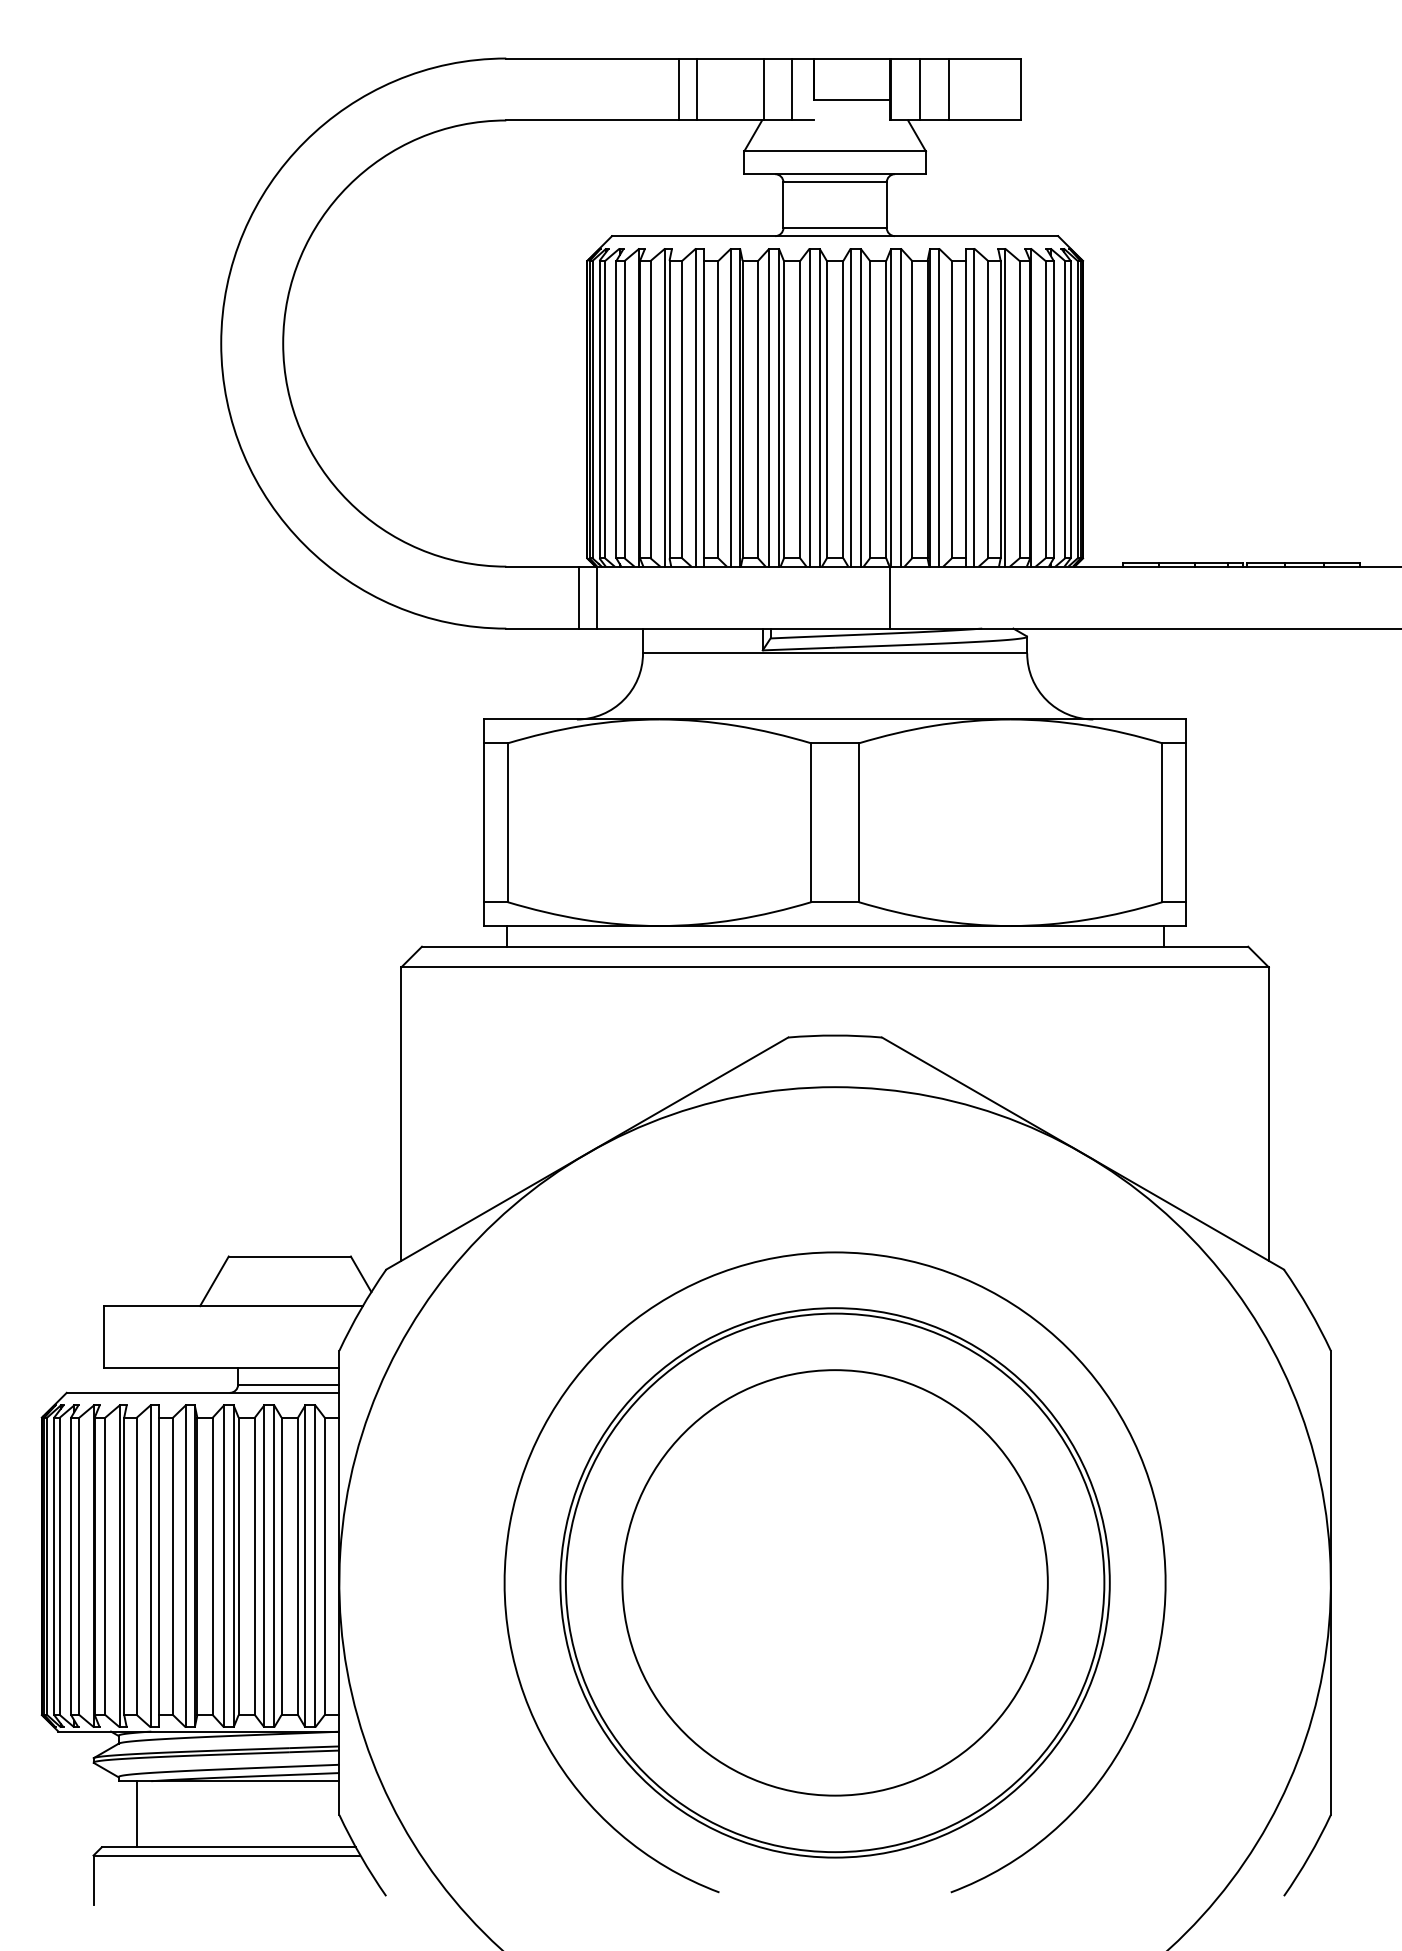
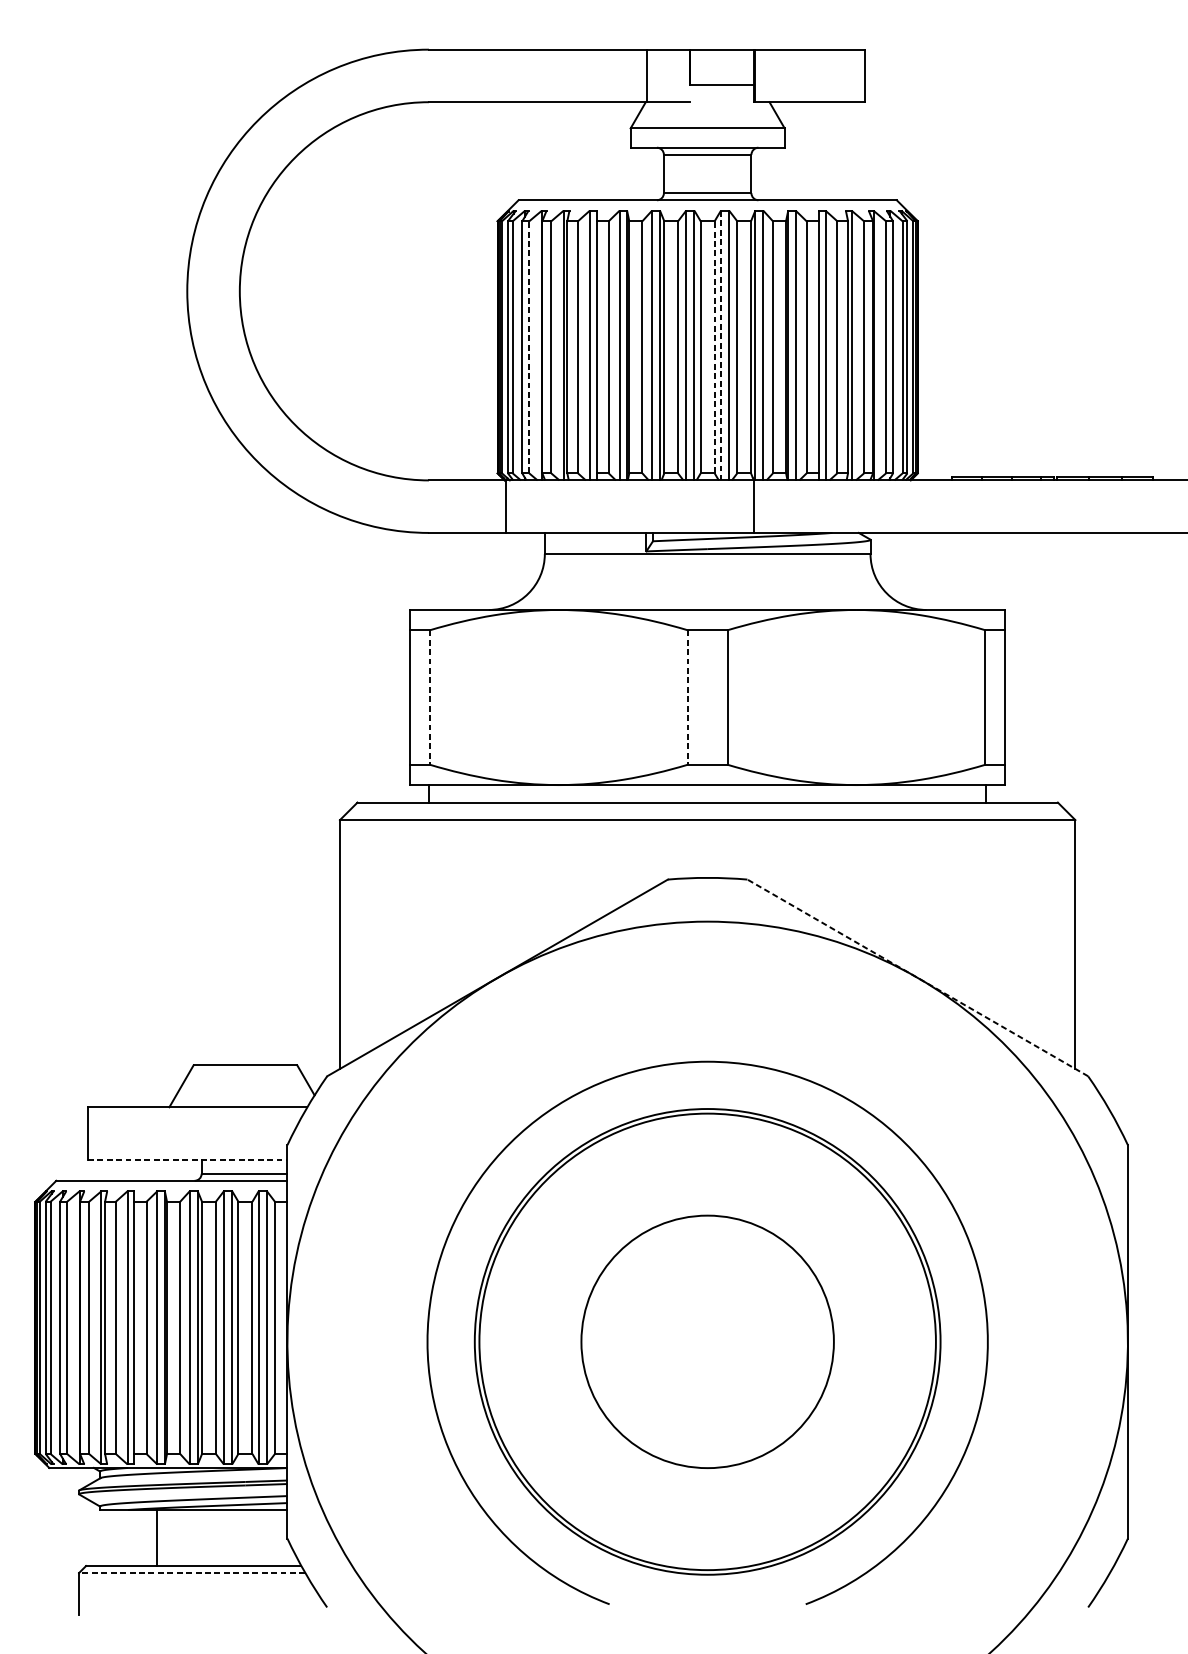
line: (679, 89) -> (575, 75), removed
line: (696, 89) -> (590, 75), removed
line: (791, 89) -> (670, 75), removed
line: (920, 89) -> (780, 75), removed
line: (948, 89) -> (803, 75), removed
line: (850, 408) -> (720, 346), solid -> dashed
line: (624, 409) -> (529, 347), solid -> dashed
line: (843, 409) -> (714, 347), solid -> dashed
line: (578, 597) -> (490, 506), removed
line: (507, 823) -> (429, 698), solid -> dashed
line: (811, 823) -> (687, 698), solid -> dashed
line: (1082, 1153) -> (917, 977), solid -> dashed
line: (221, 1368) -> (187, 1160), solid -> dashed
circle: (834, 1582) -> (707, 1341), size x0.7
line: (136, 1814) -> (156, 1538), moved
line: (226, 1855) -> (191, 1572), solid -> dashed

